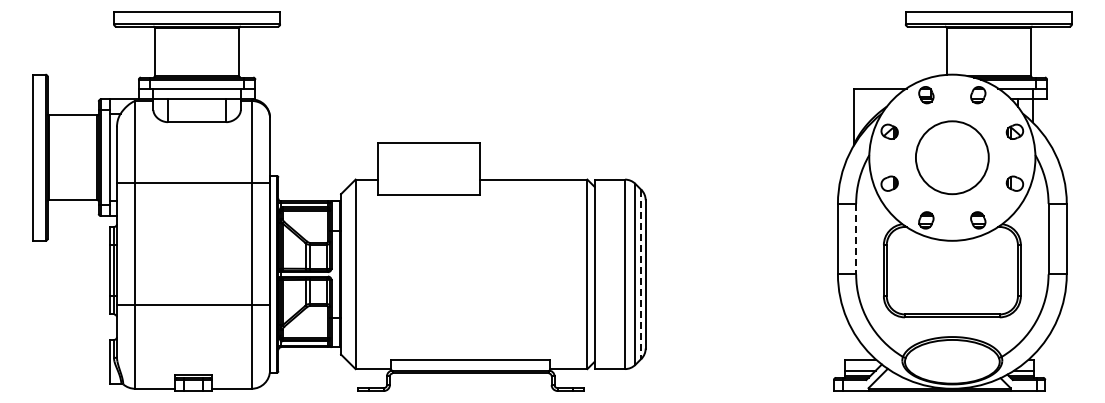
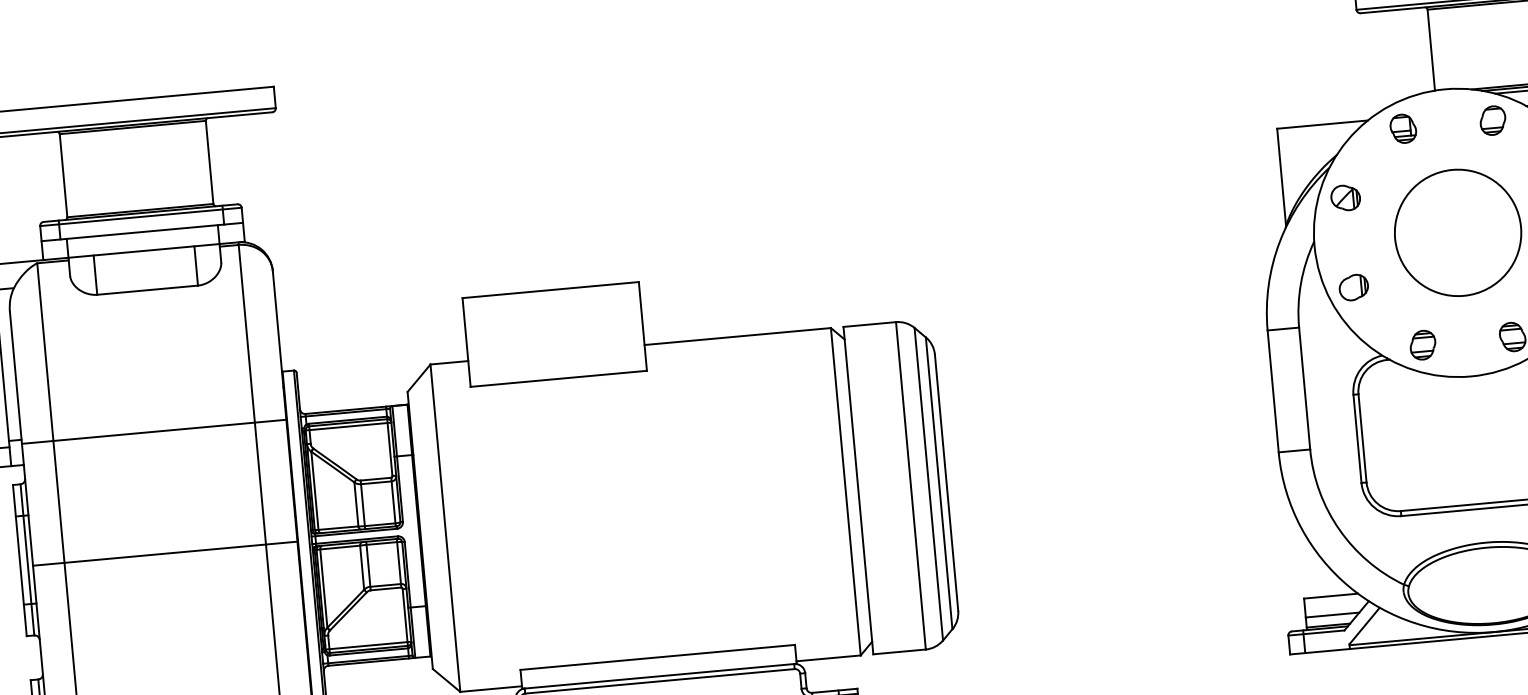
line: (193, 182) -> (154, 431), moved
line: (856, 239) -> (1305, 389), dashed -> solid
line: (641, 274) -> (939, 483), dashed -> solid
line: (193, 305) -> (165, 553), moved

